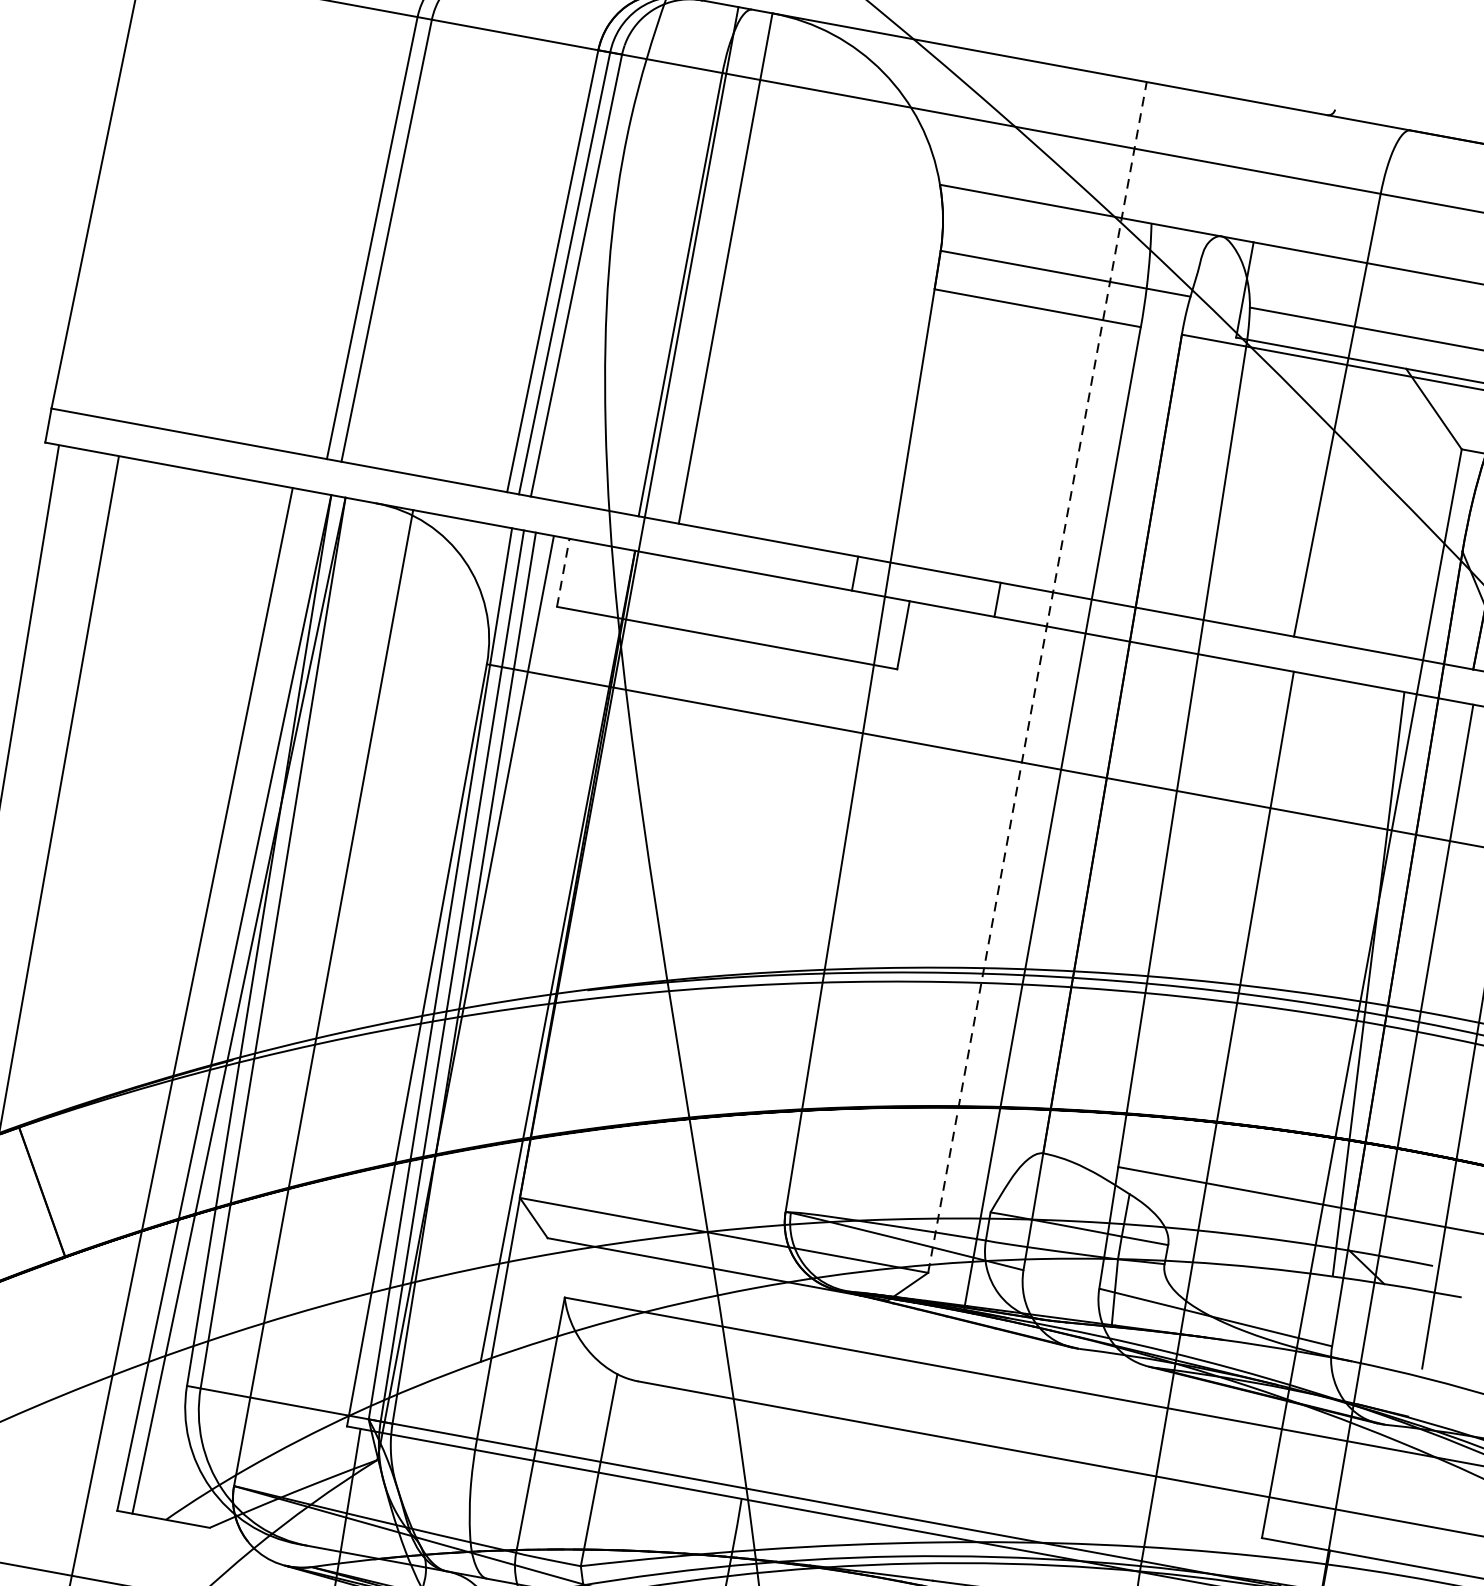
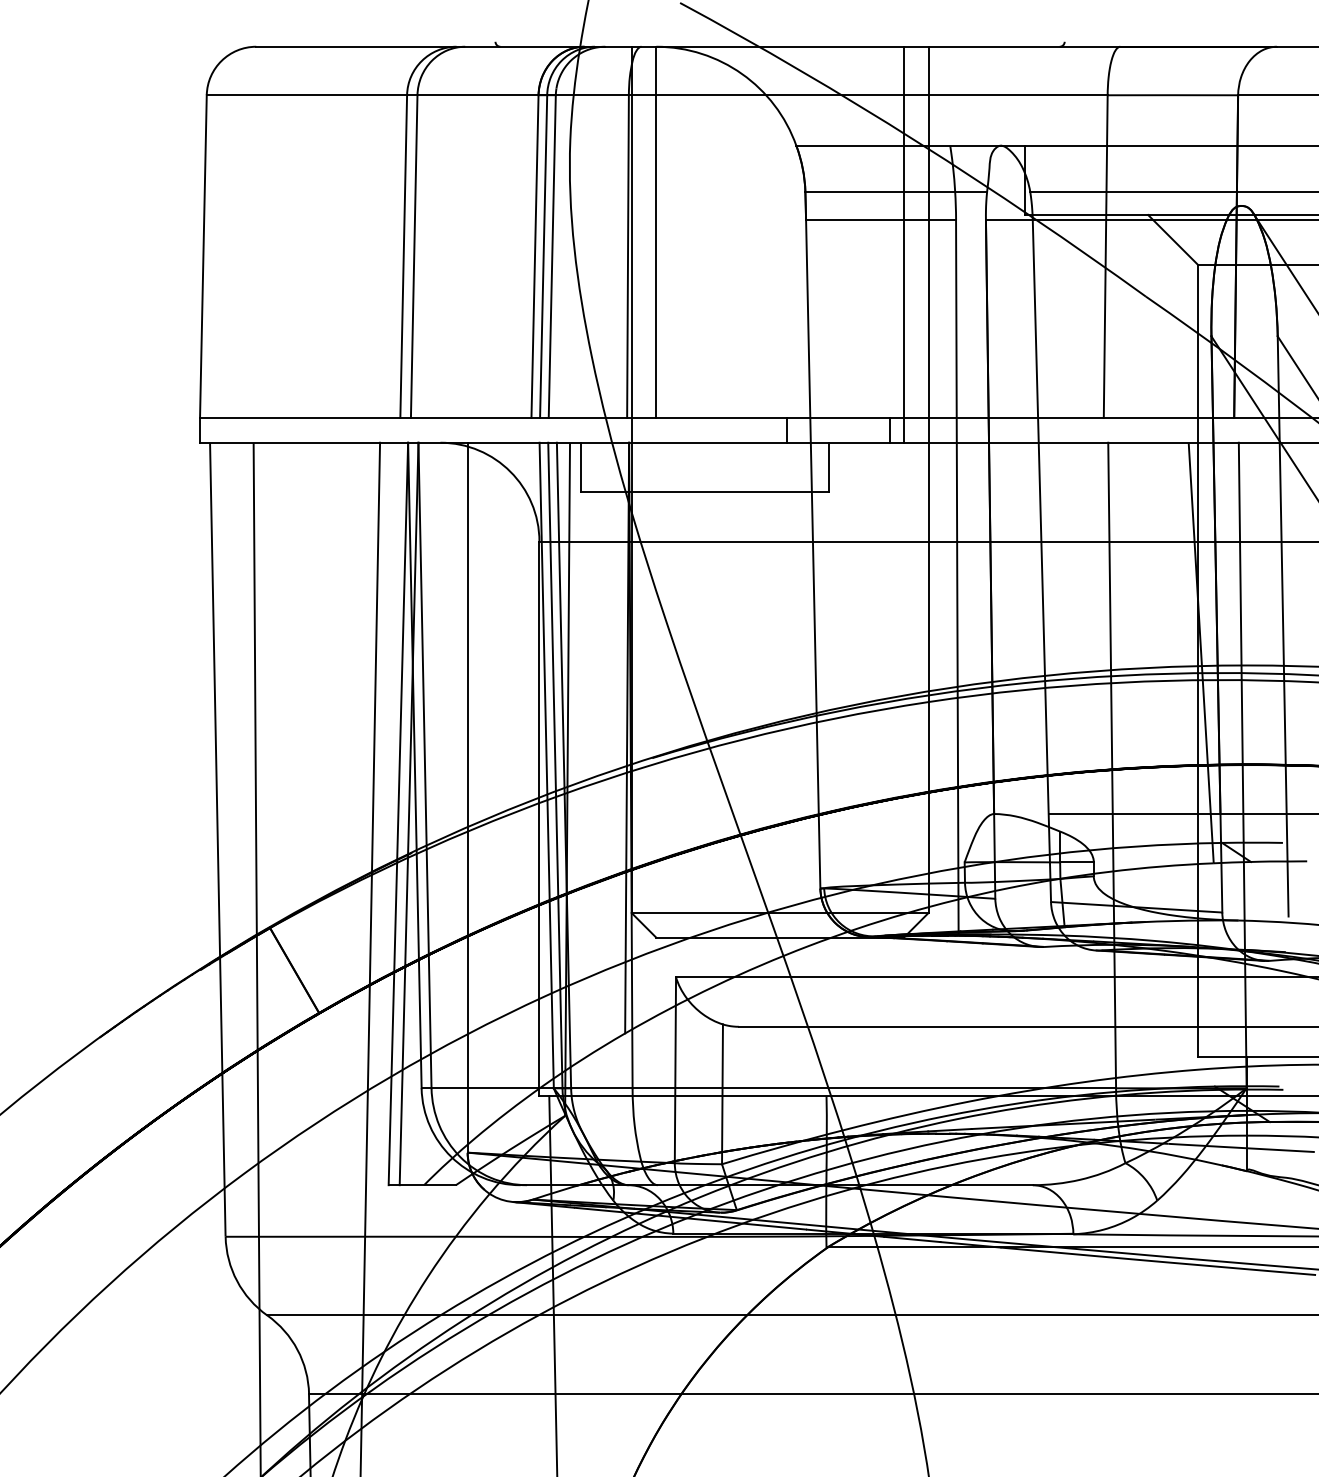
line: (1062, 347) -> (903, 244), added
line: (563, 572) -> (581, 467), dashed -> solid
line: (1037, 676) -> (928, 479), dashed -> solid

